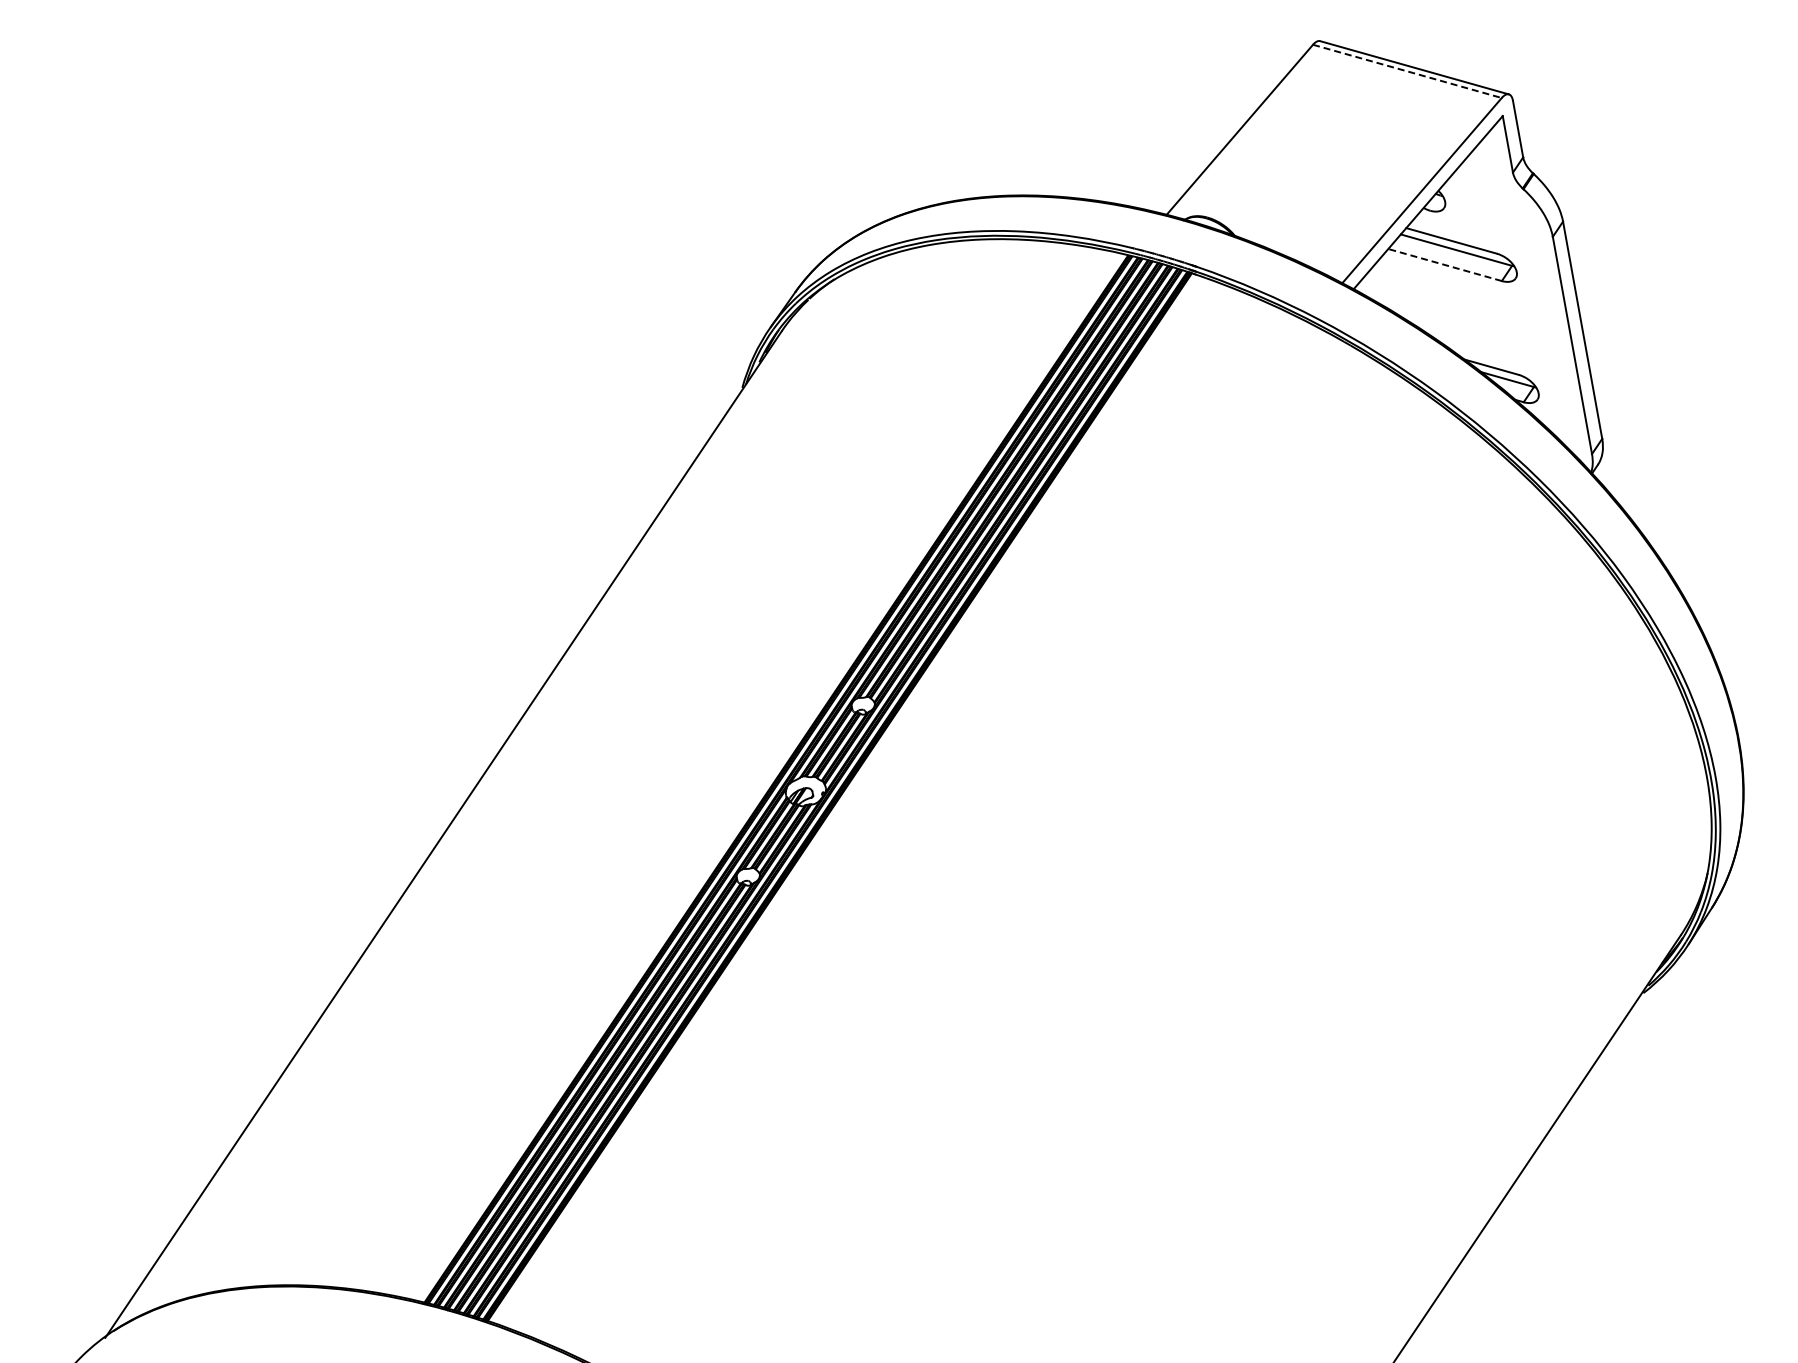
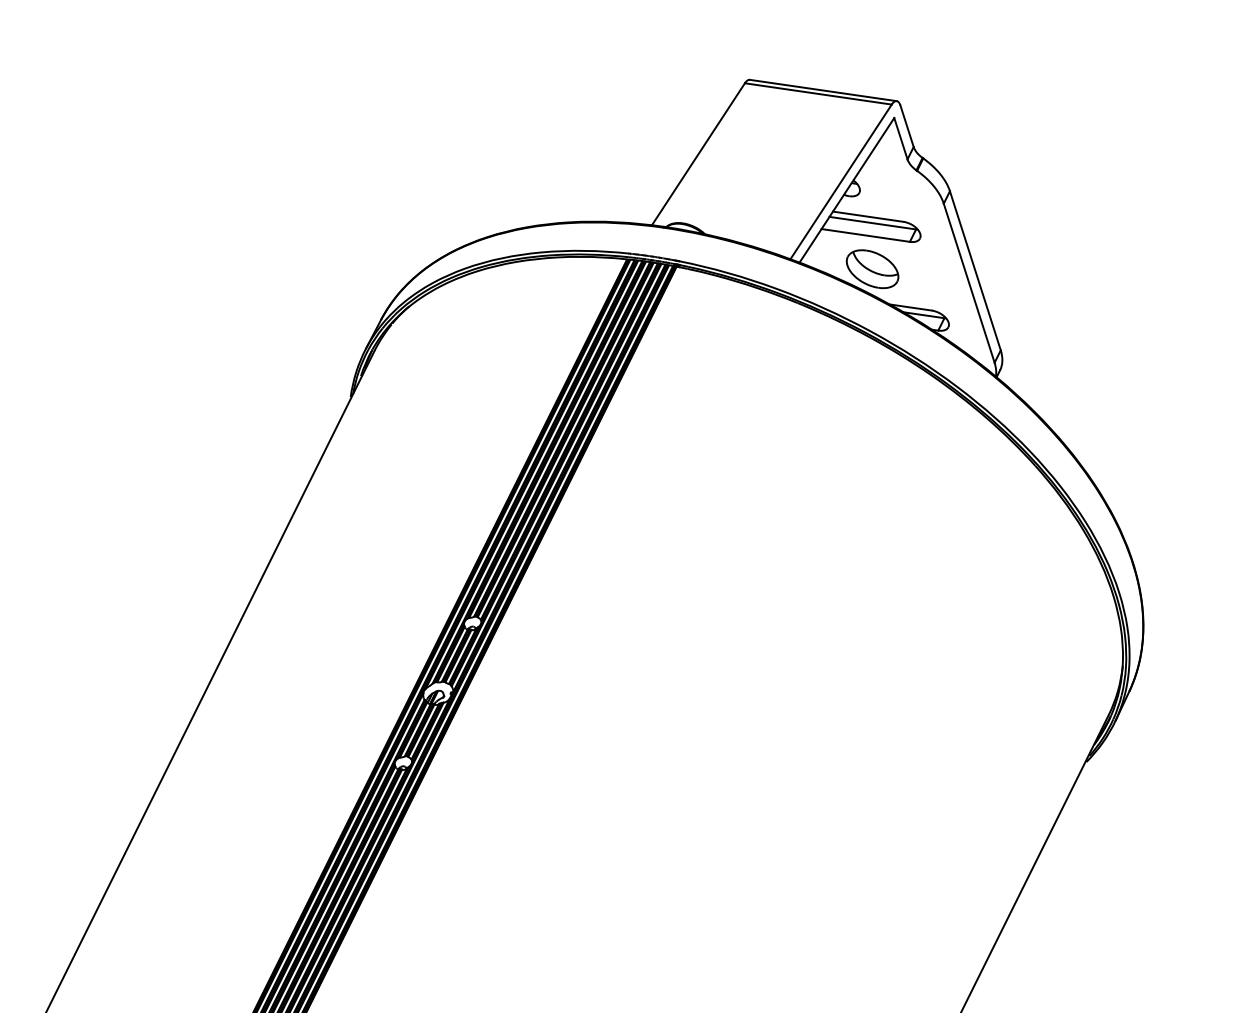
line: (1407, 71) -> (818, 94), dashed -> solid
line: (1444, 264) -> (865, 235), dashed -> solid
part: (1447, 310) -> (872, 269), added

